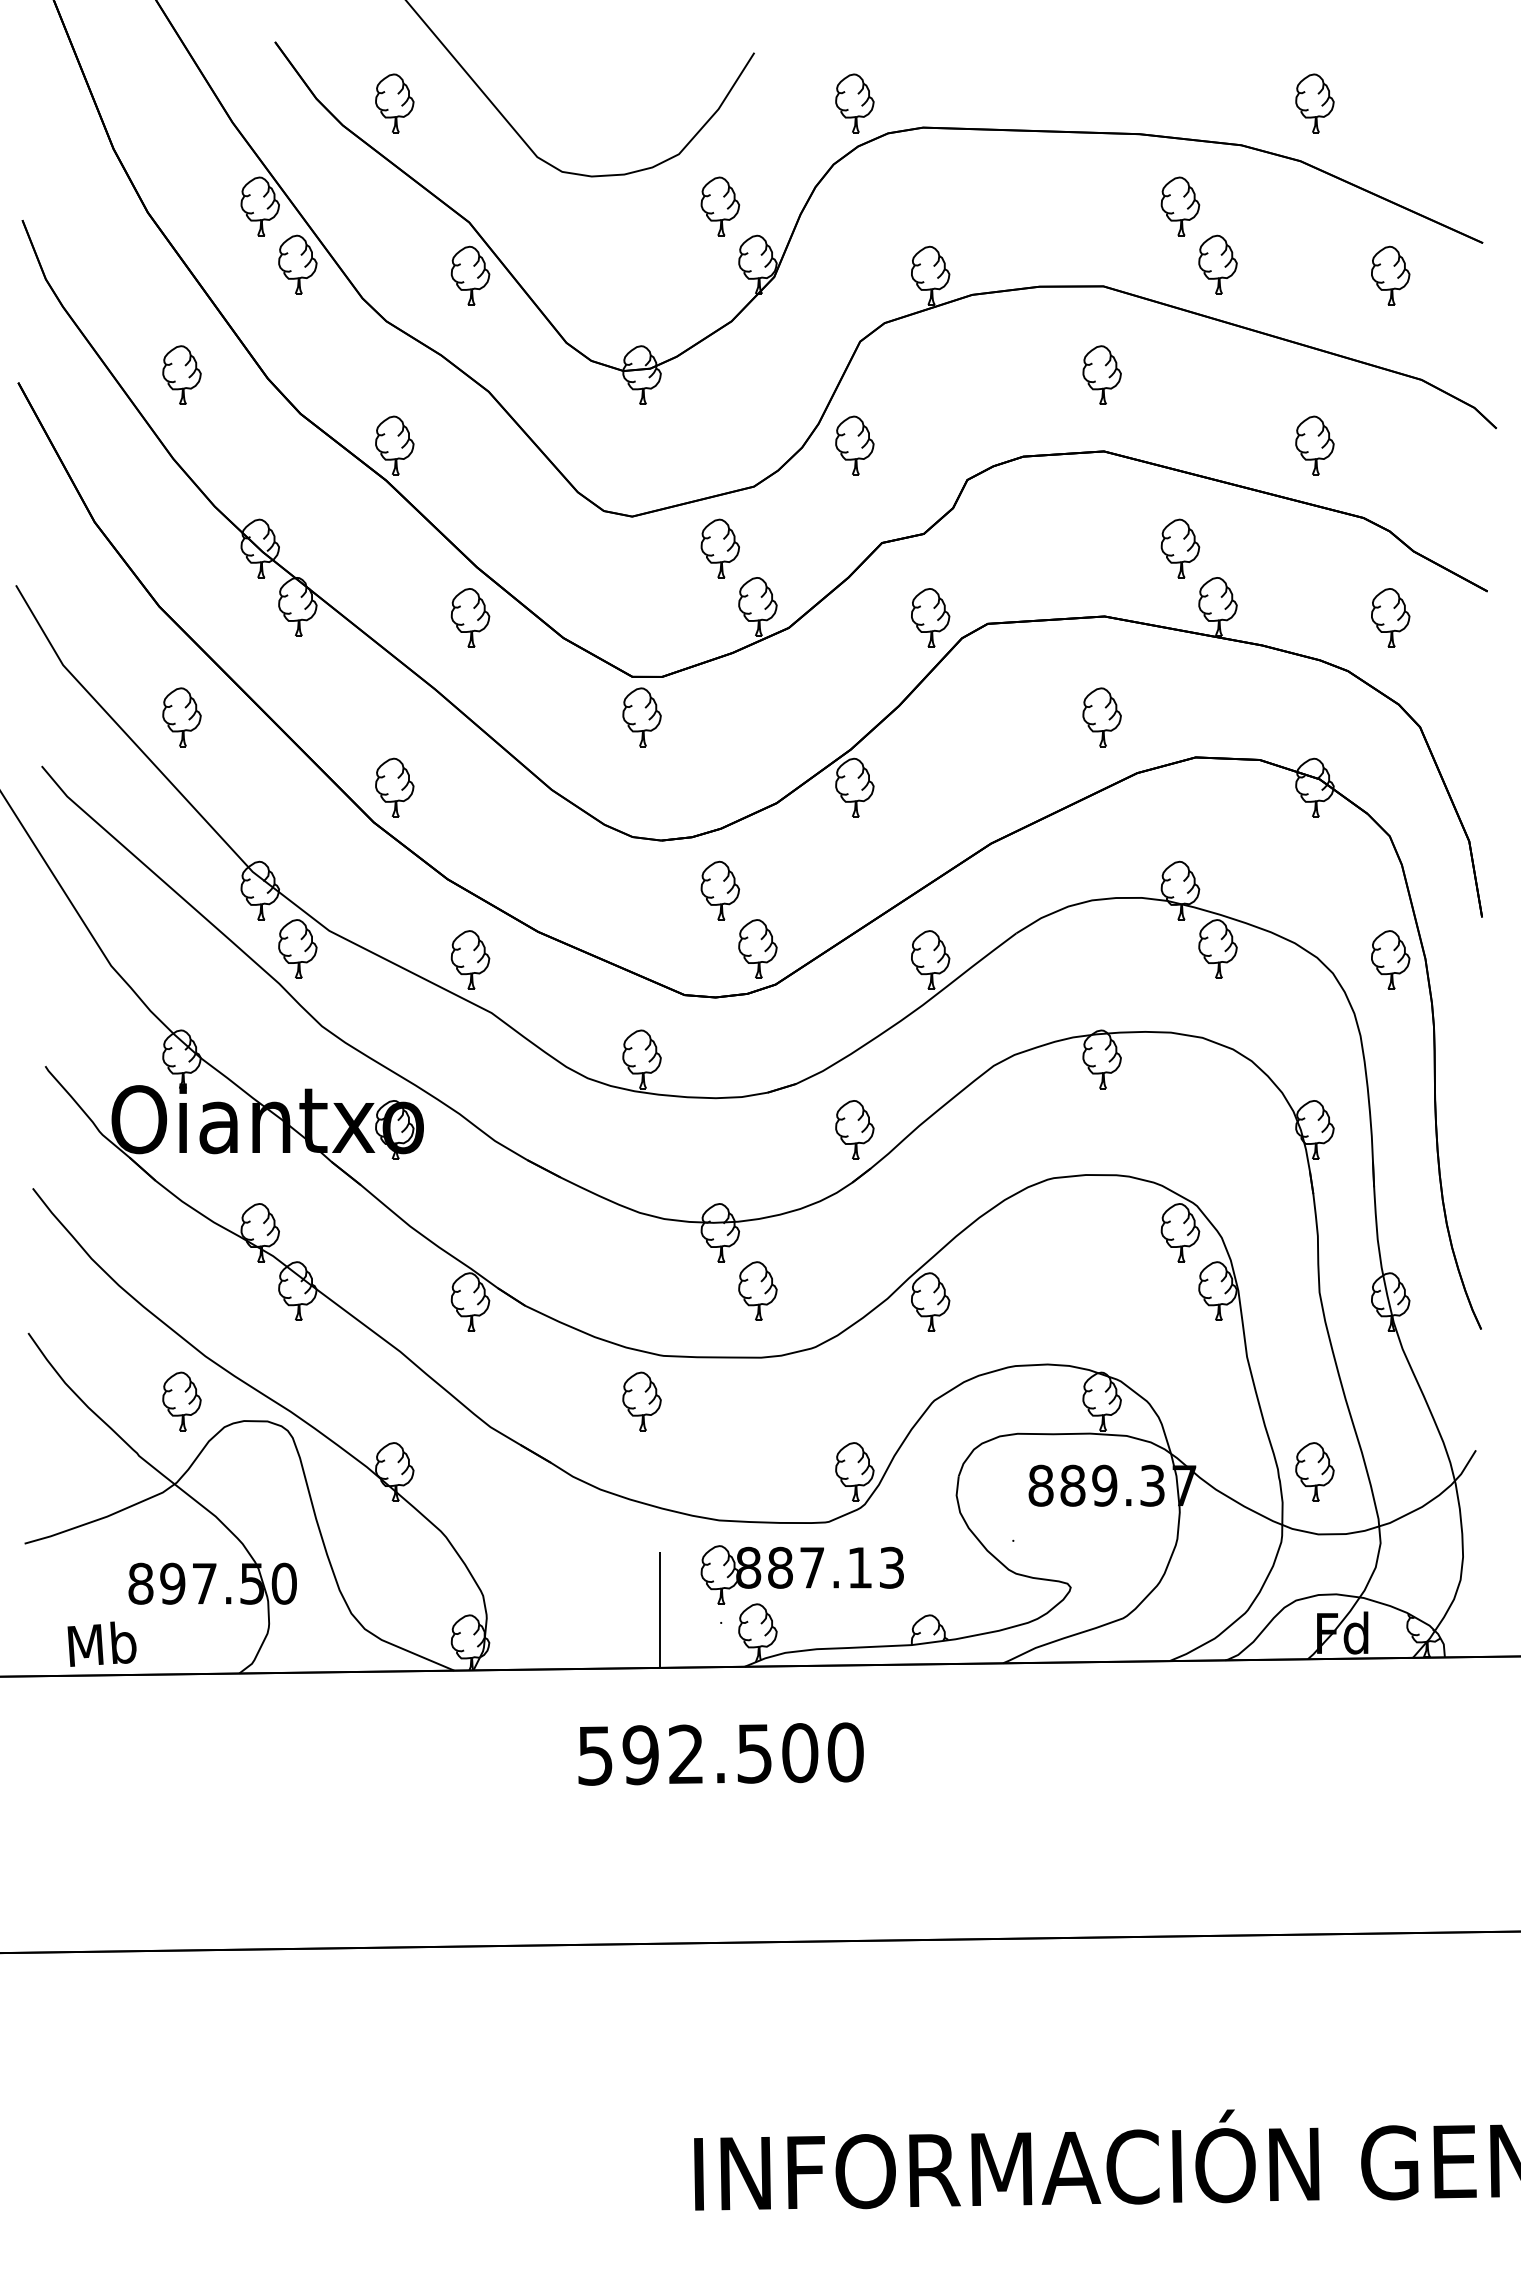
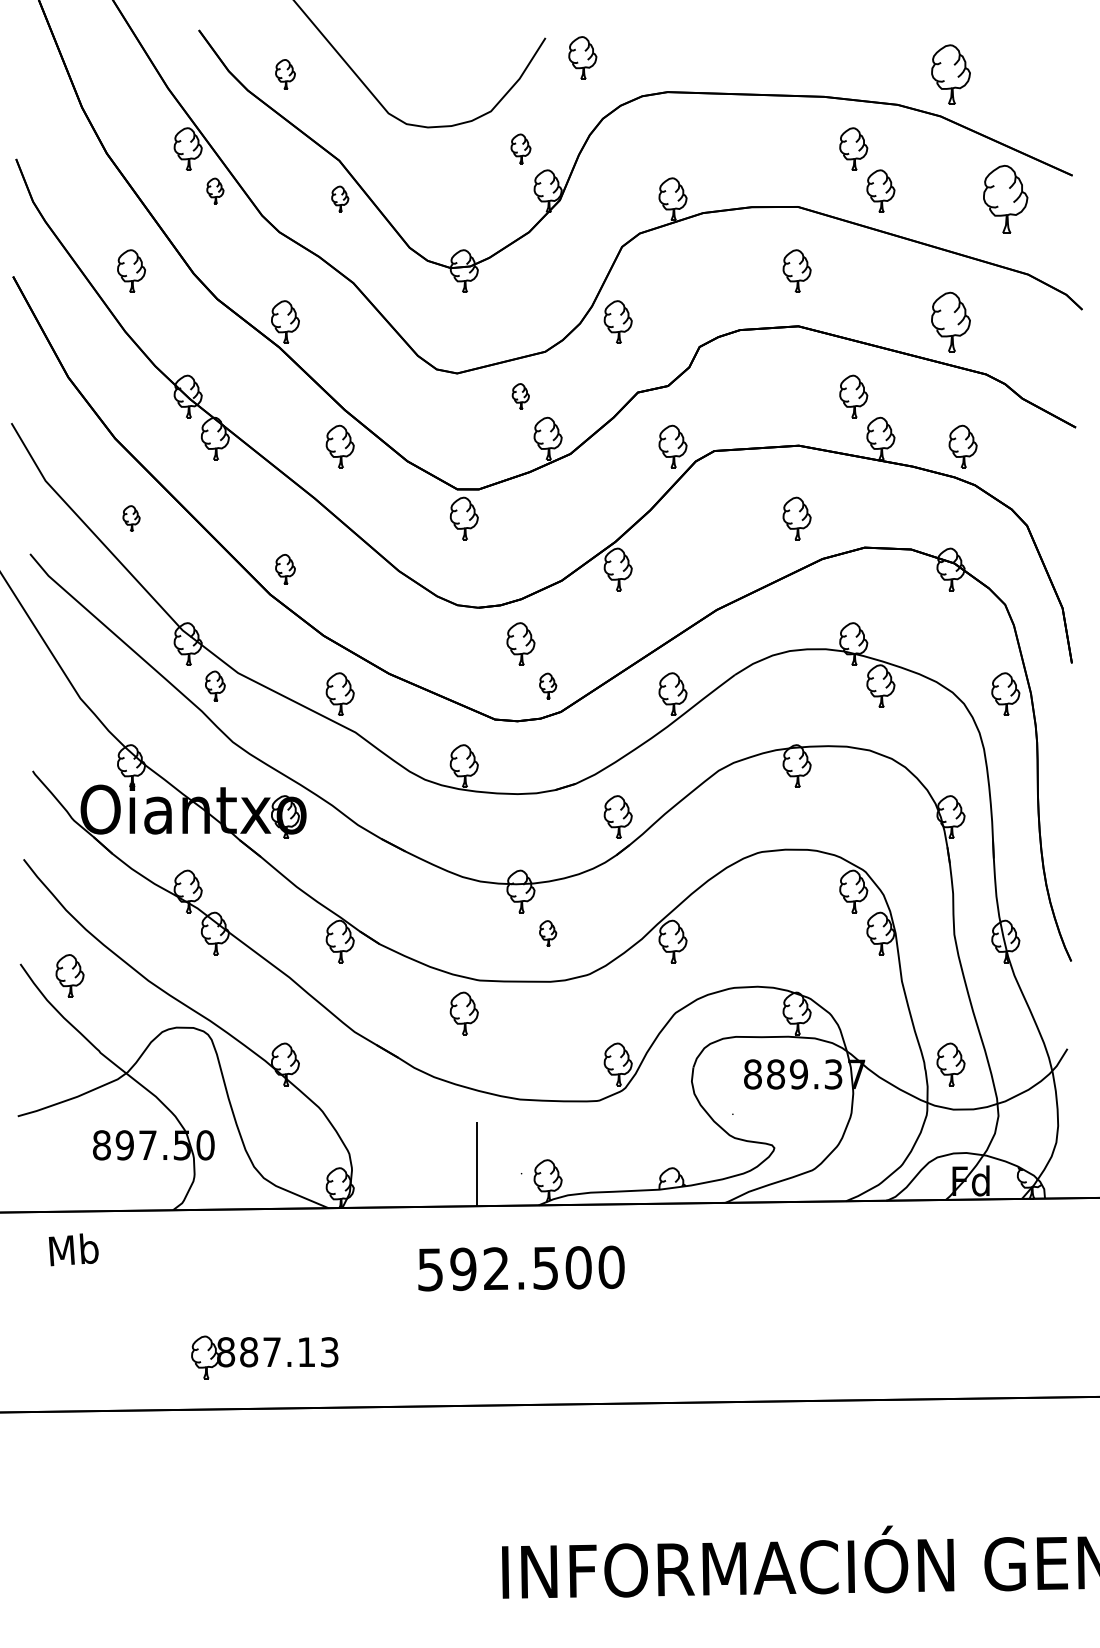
part: (394, 103) -> (285, 74), size x0.7
part: (854, 103) -> (582, 58), moved
part: (1314, 103) -> (950, 74), size x1.4
part: (720, 206) -> (521, 149), size x0.7
part: (297, 264) -> (215, 191), size x0.6
part: (470, 275) -> (340, 199), size x0.6
part: (1390, 275) -> (1005, 199), size x1.6
part: (1314, 445) -> (950, 322), size x1.4
part: (719, 548) -> (520, 396), size x0.6
part: (1390, 617) -> (963, 446), moved
part: (181, 717) -> (131, 518), size x0.6
part: (394, 787) -> (285, 569), size x0.7
part: (297, 948) -> (215, 685), size x0.7
part: (757, 948) -> (547, 685), size x0.6
part: (757, 1290) -> (547, 933), size x0.6
part: (181, 1401) -> (69, 975), moved
part: (809, 1576) -> (270, 1358), moved
text: (101, 1643) -> (73, 1249), moved

